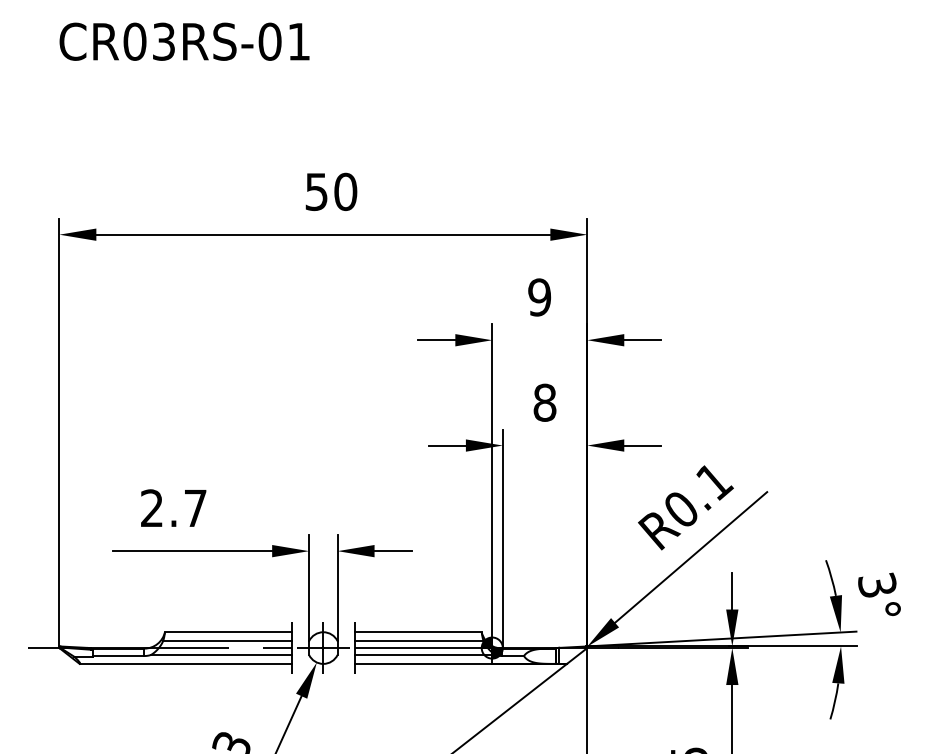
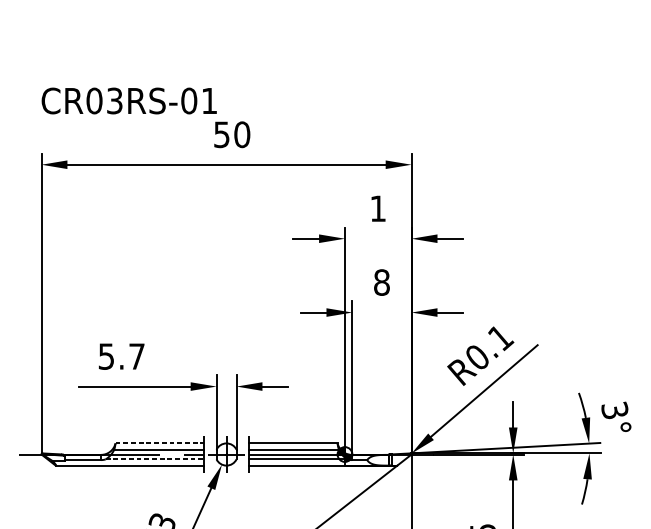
text: (184, 41) -> (129, 100), moved
text: (539, 297) -> (378, 208), 9 -> 1
text: (151, 508) -> (106, 356), 2.7 -> 5.7
line: (228, 632) -> (160, 443), solid -> dashed
line: (221, 654) -> (155, 459), solid -> dashed

